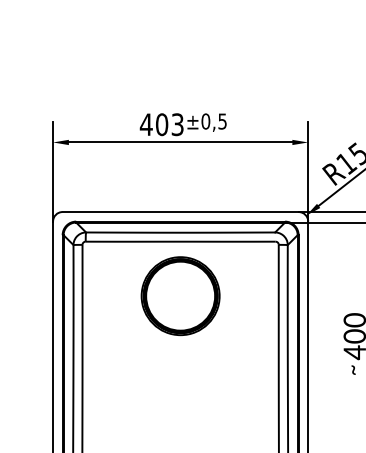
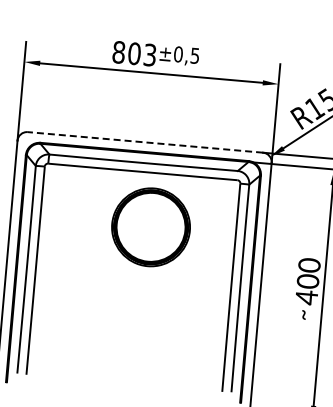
text: (145, 124) -> (118, 52), 403 -> 803
line: (180, 212) -> (145, 142), solid -> dashed
part: (180, 296) -> (150, 227), moved

